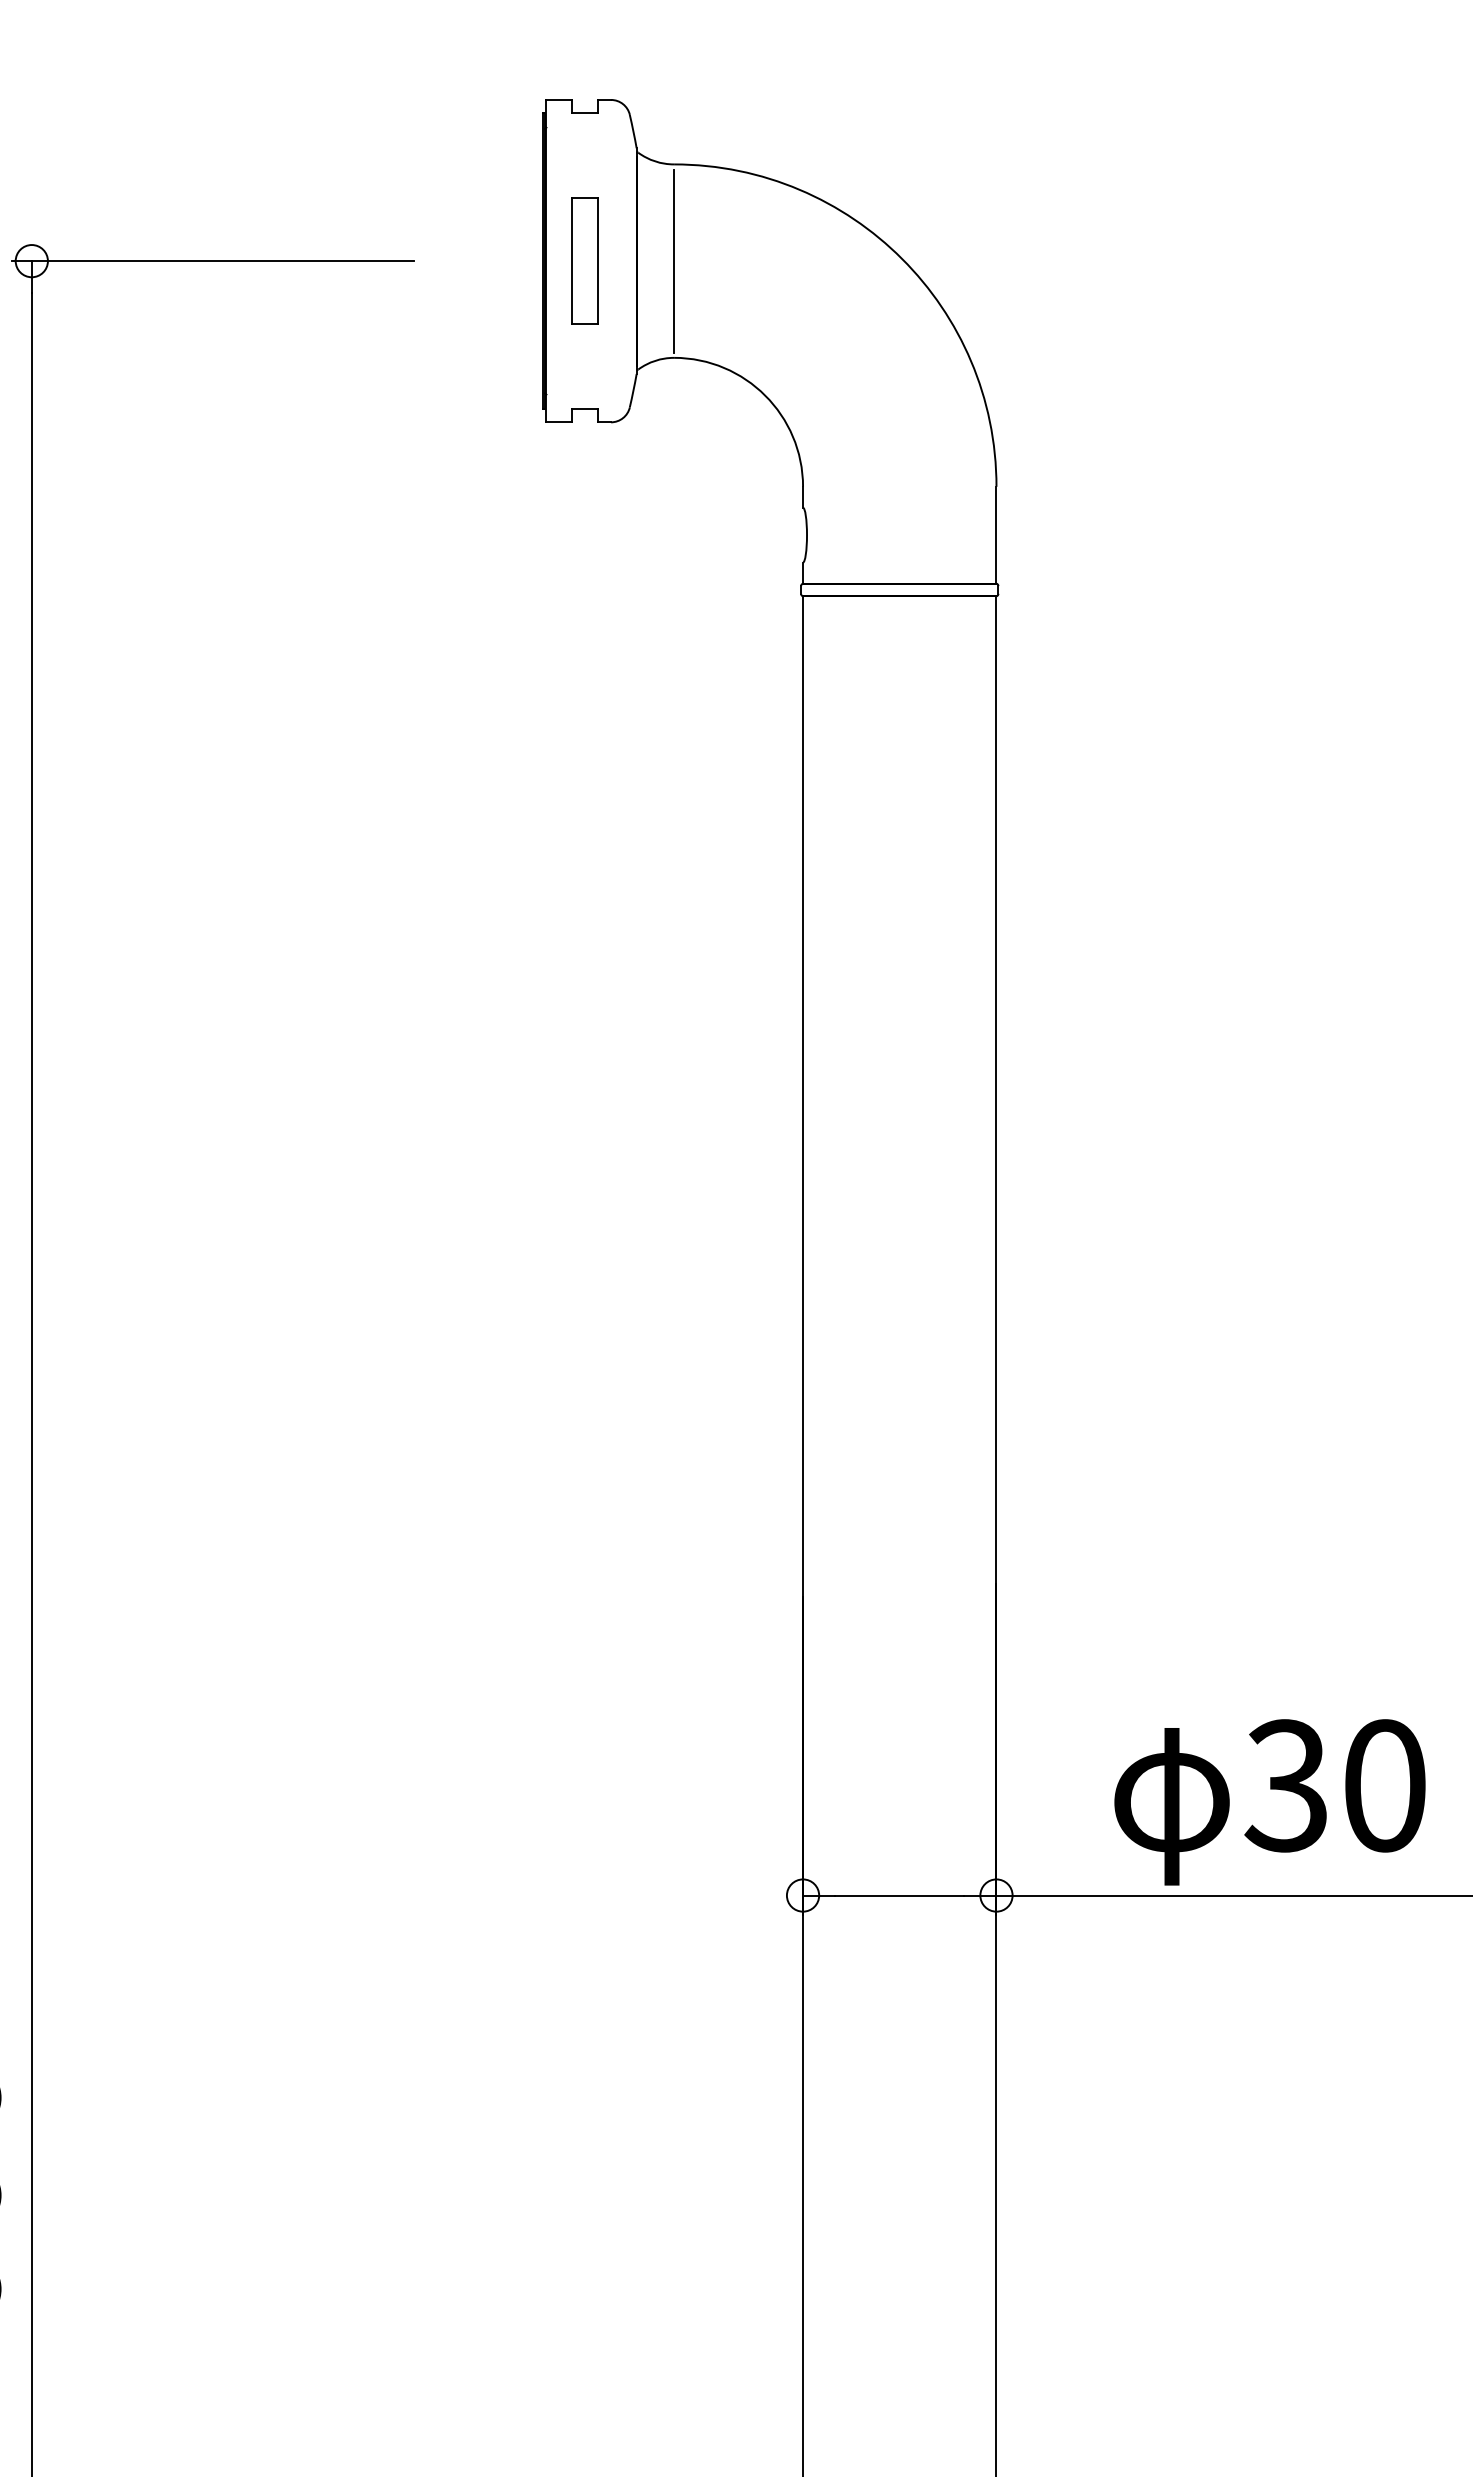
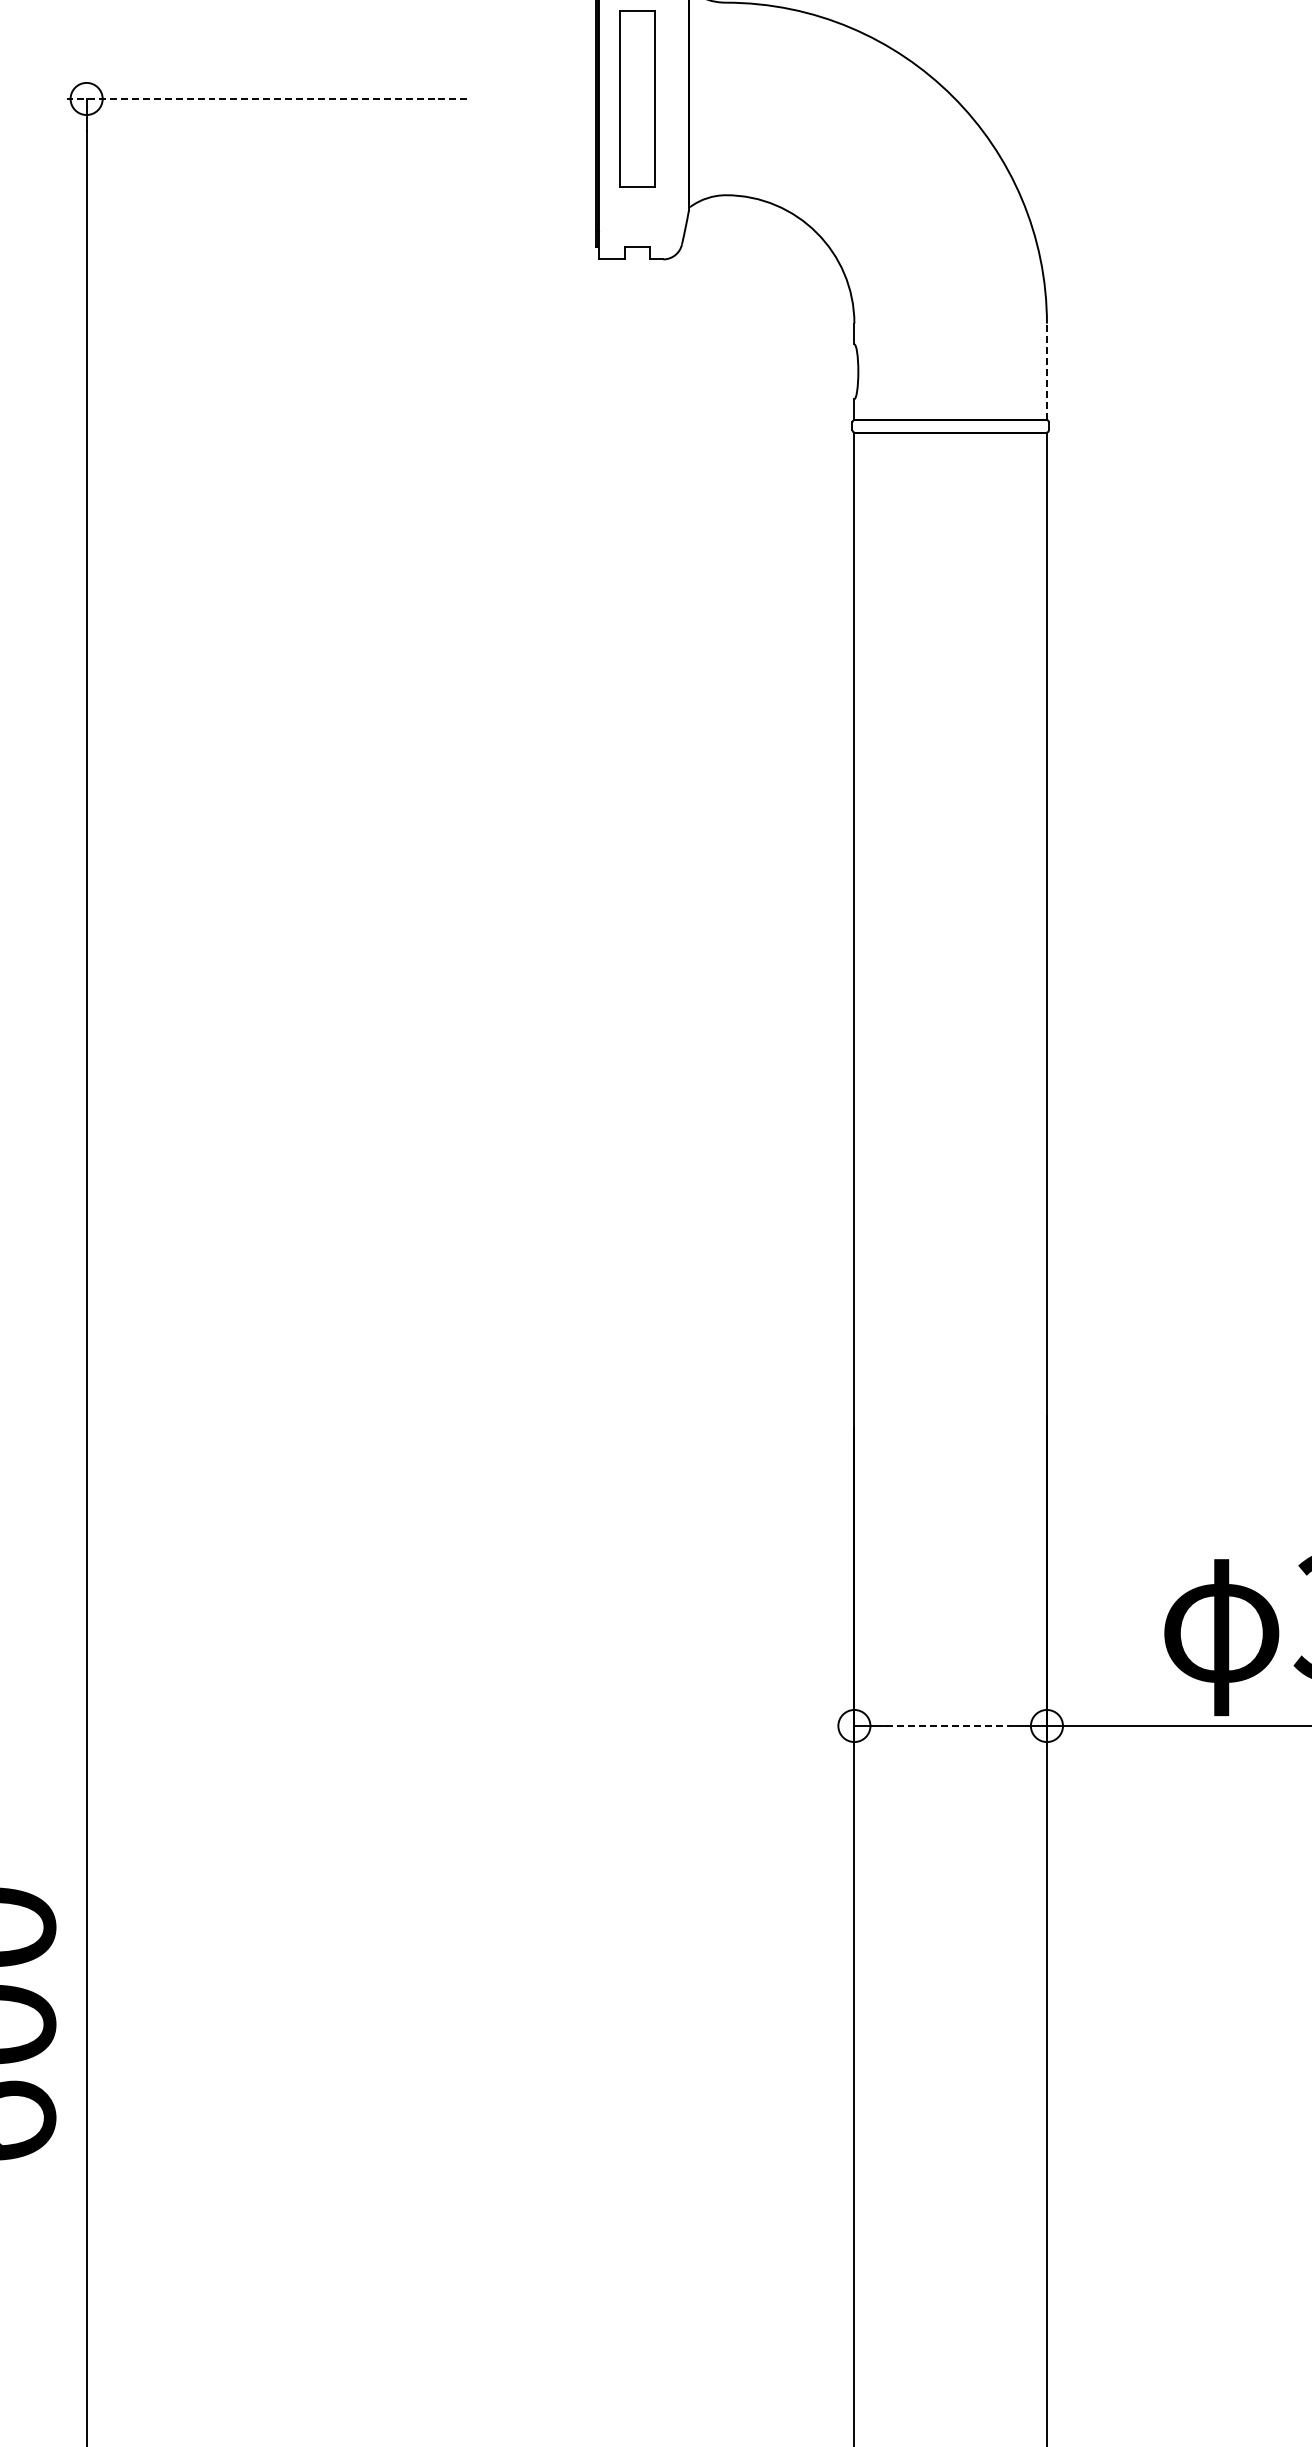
part: (584, 260) -> (636, 98), size x1.4
line: (674, 260) -> (726, 98), removed
line: (213, 261) -> (267, 99), solid -> dashed
line: (996, 534) -> (1046, 371), solid -> dashed
line: (900, 1895) -> (951, 1725), solid -> dashed

